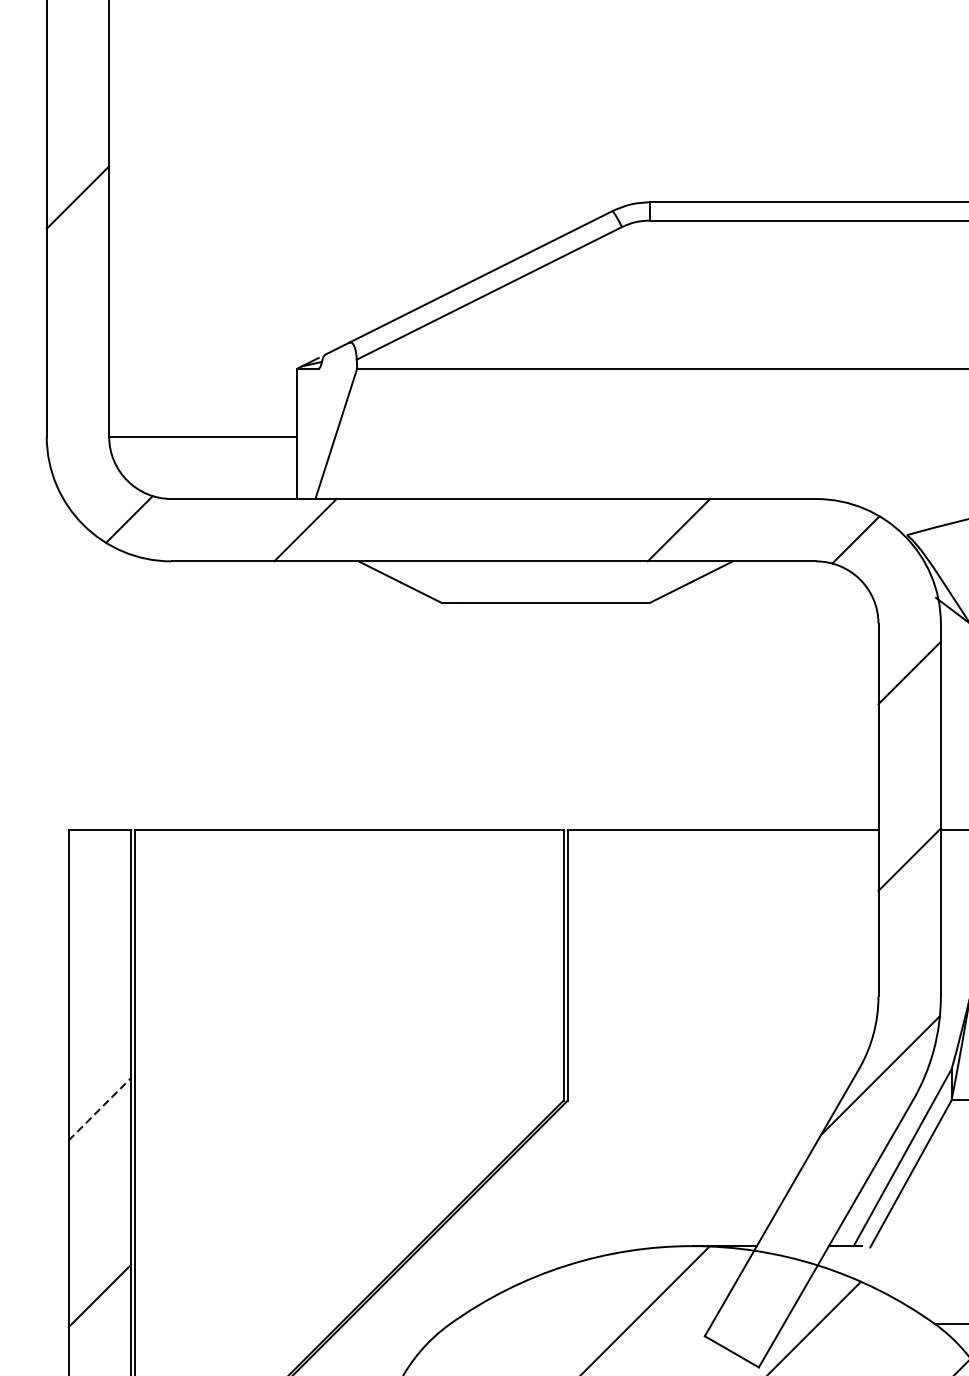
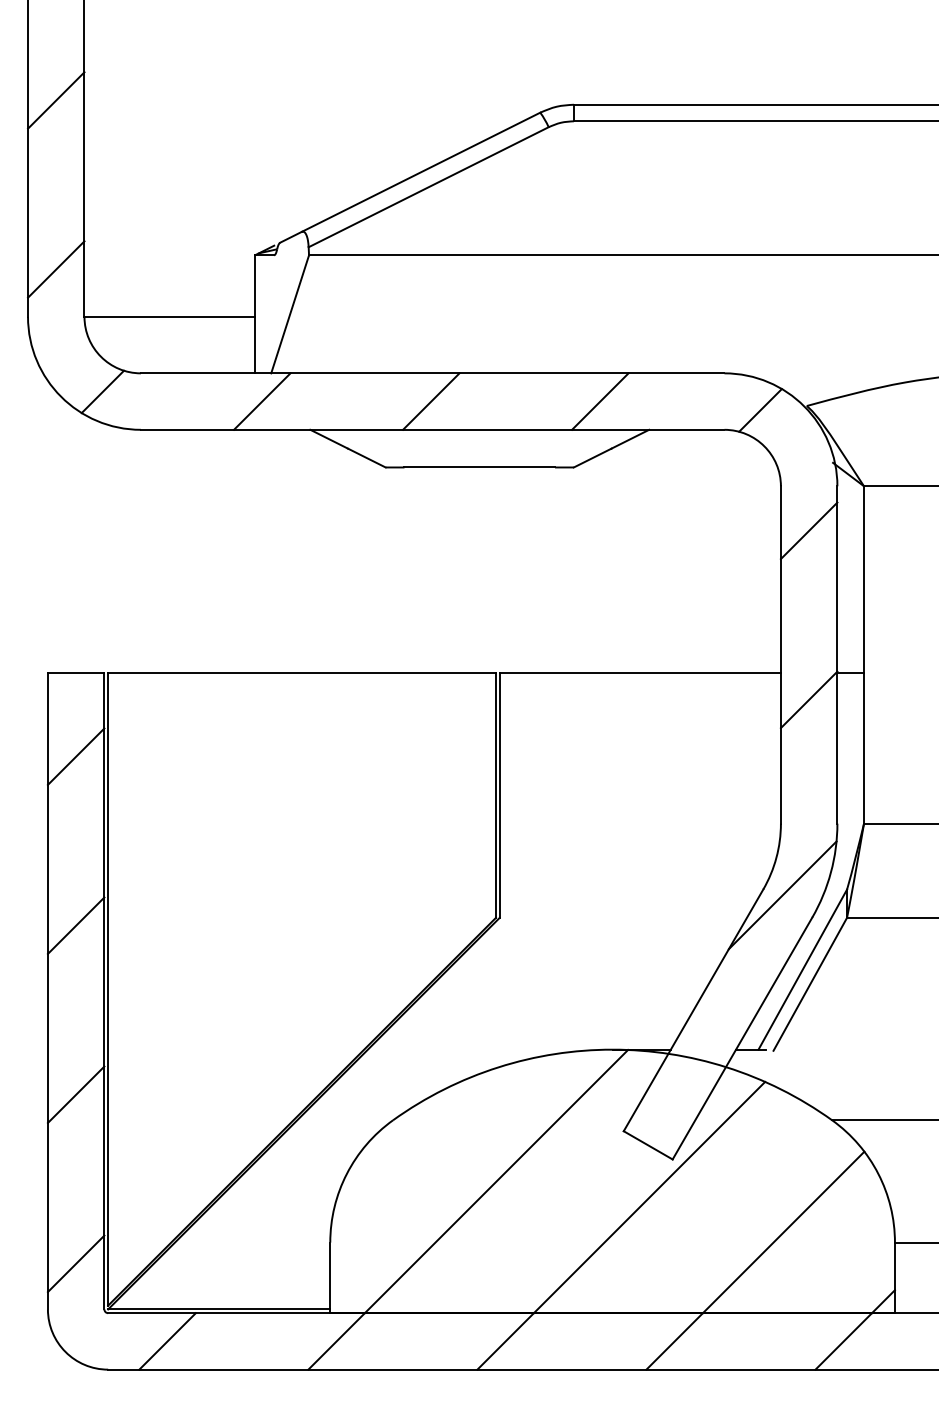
line: (78, 384) -> (56, 269), added
line: (492, 530) -> (431, 401), added
line: (99, 922) -> (75, 756), added
line: (100, 1108) -> (76, 925), dashed -> solid

